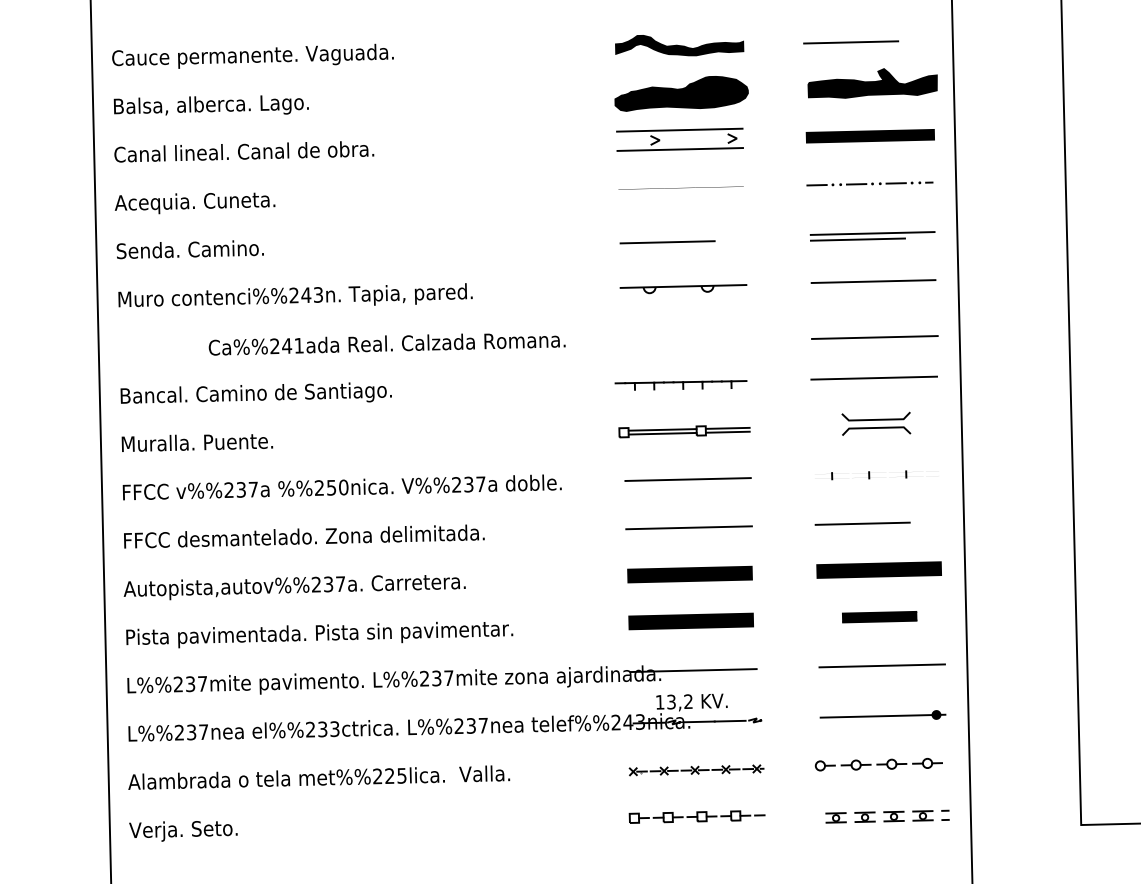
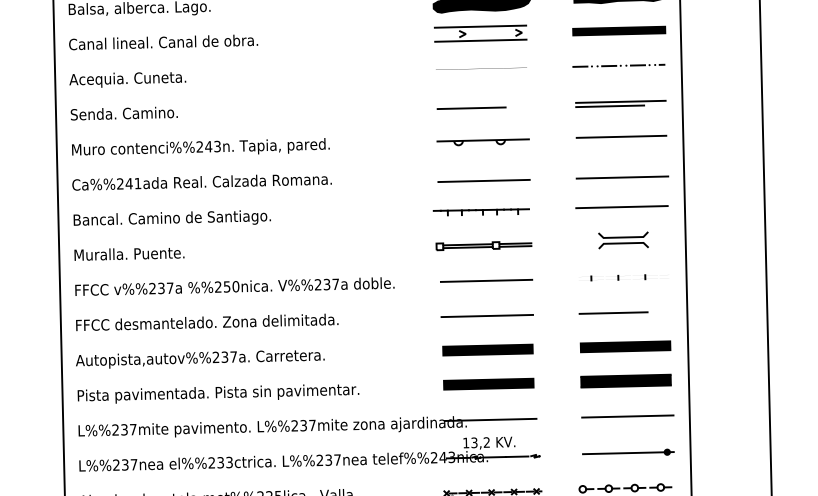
line: (684, 341) -> (483, 180), added
text: (386, 344) -> (201, 182), moved
part: (879, 616) -> (625, 380), size x1.67

